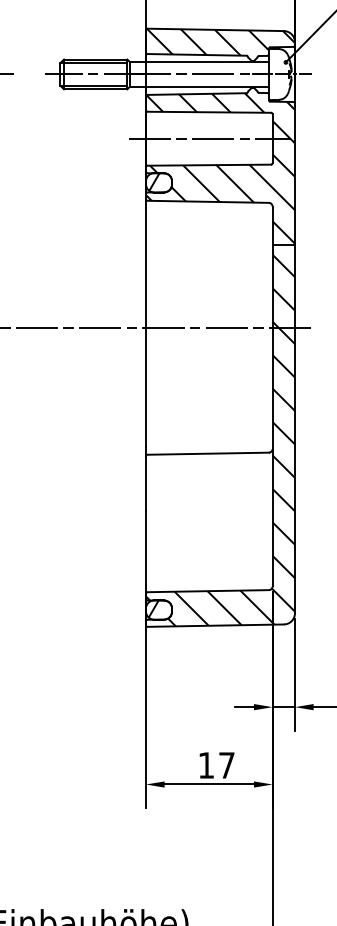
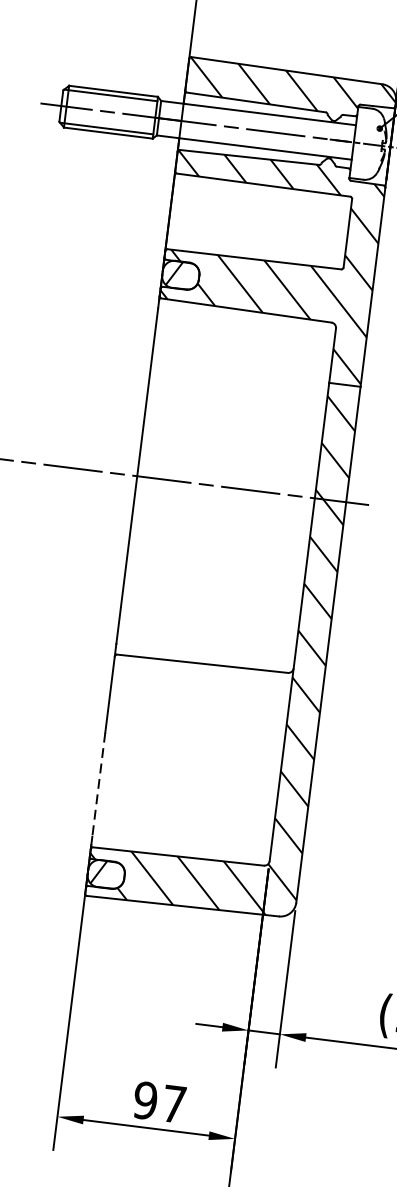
line: (208, 138) -> (257, 221), removed
line: (145, 548) -> (98, 785), solid -> dashed
text: (206, 765) -> (145, 1100), 17 -> 97

